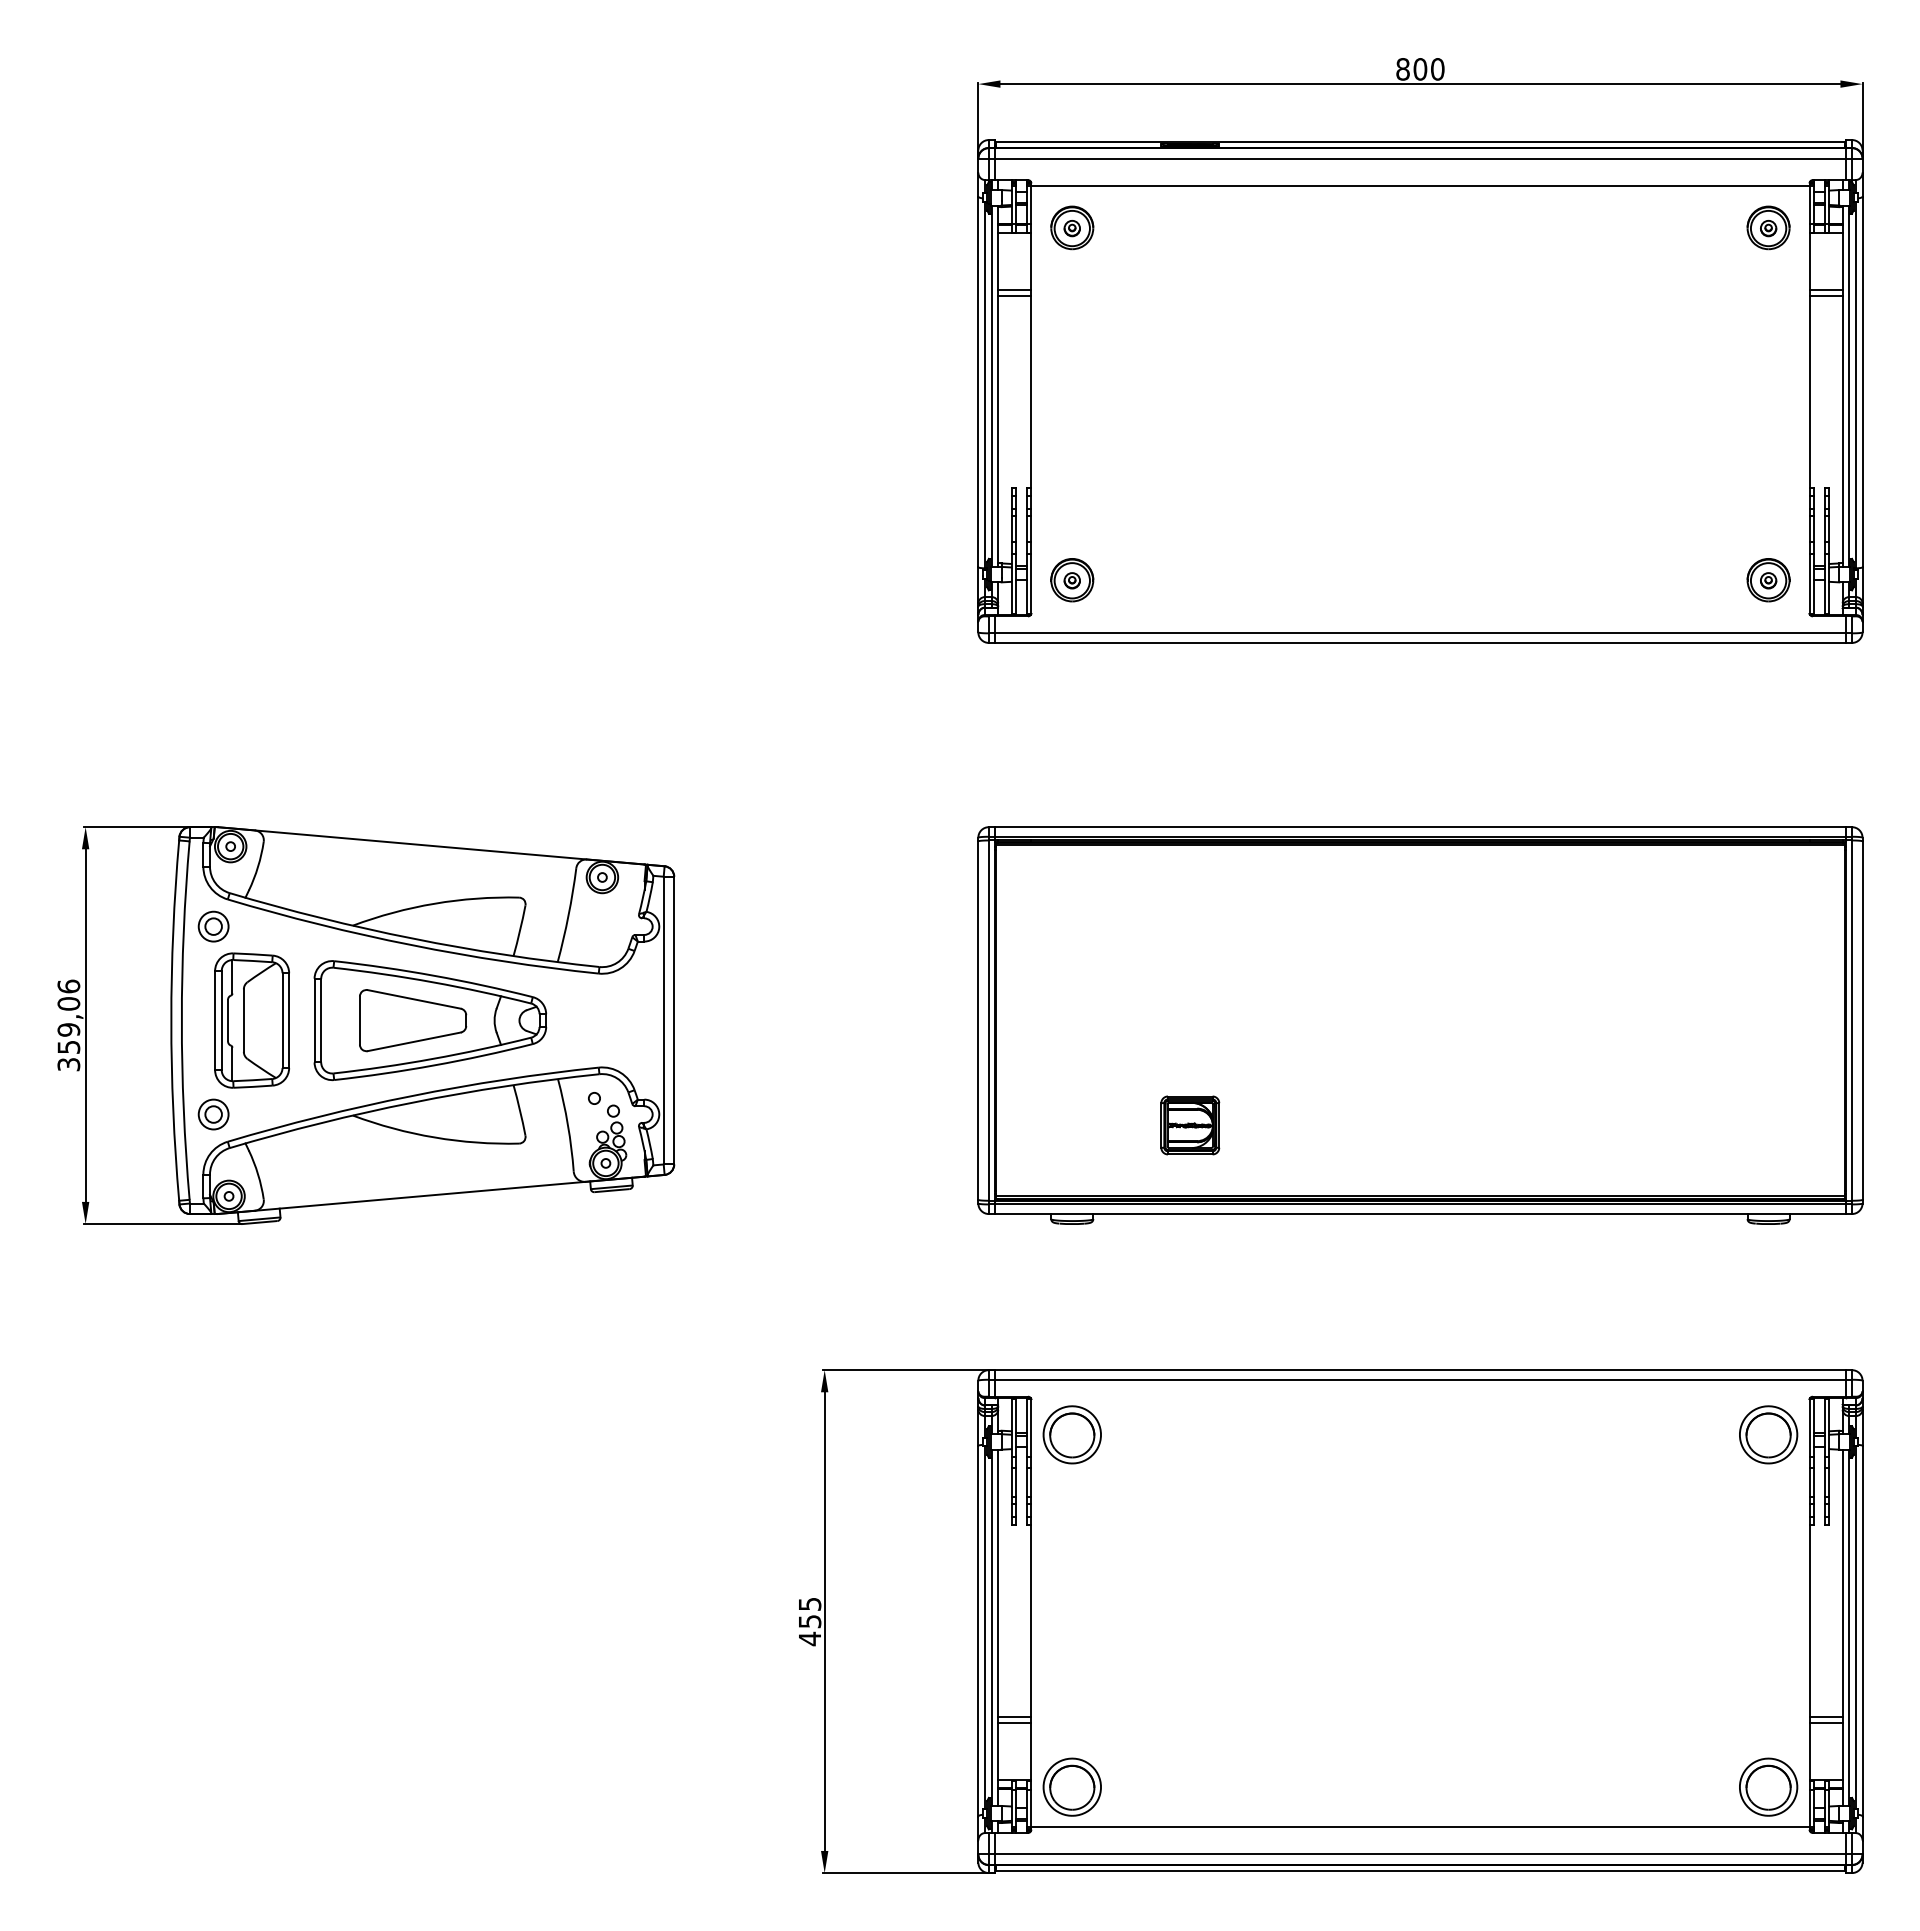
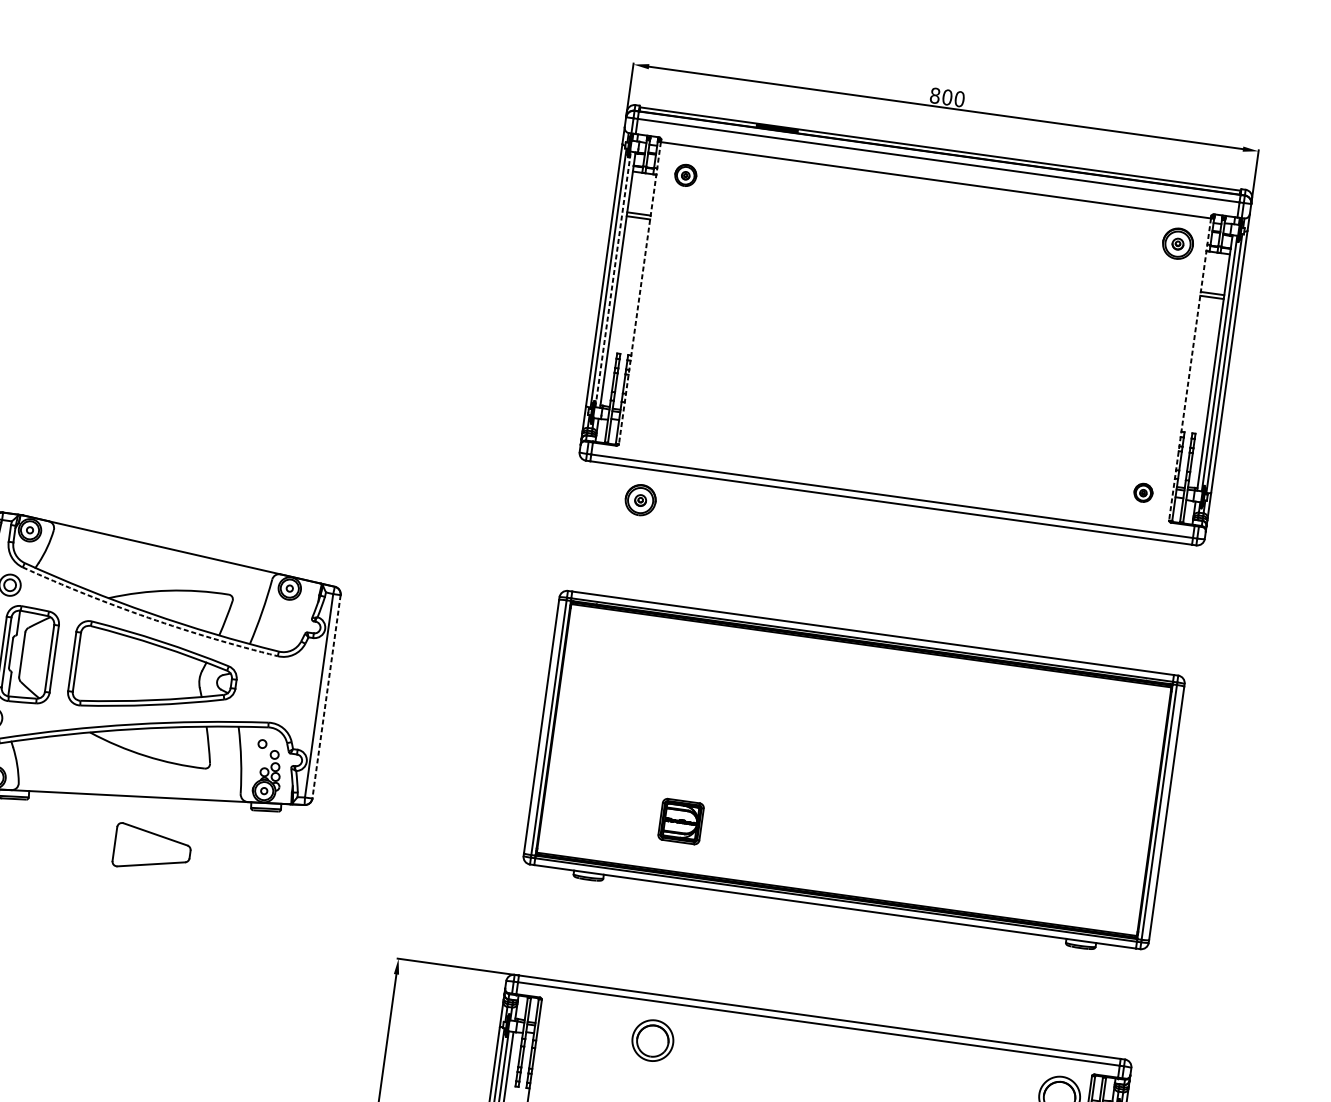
part: (1072, 227) -> (685, 175), size x0.7
line: (991, 386) -> (613, 279), solid -> dashed
line: (1031, 400) -> (639, 293), solid -> dashed
line: (1809, 400) -> (1190, 369), solid -> dashed
part: (1072, 580) -> (640, 500), moved
part: (1768, 580) -> (1143, 493), size x0.6
arc: (411, 945) -> (148, 617), solid -> dashed
part: (413, 1020) -> (152, 849), moved
line: (674, 1020) -> (326, 696), solid -> dashed
part: (1071, 1434) -> (652, 1040), moved

